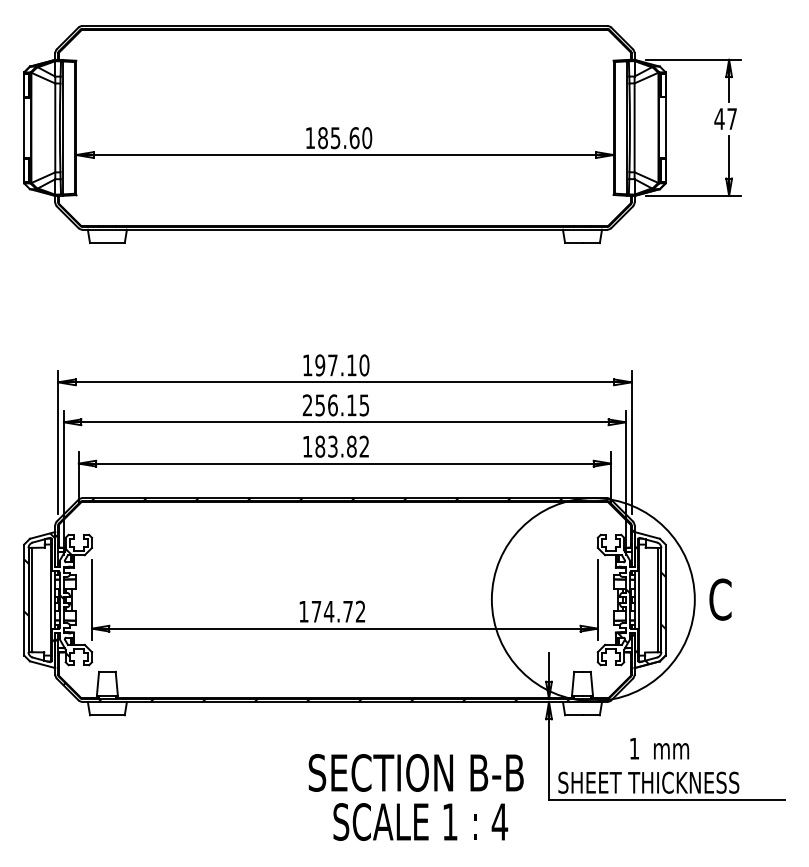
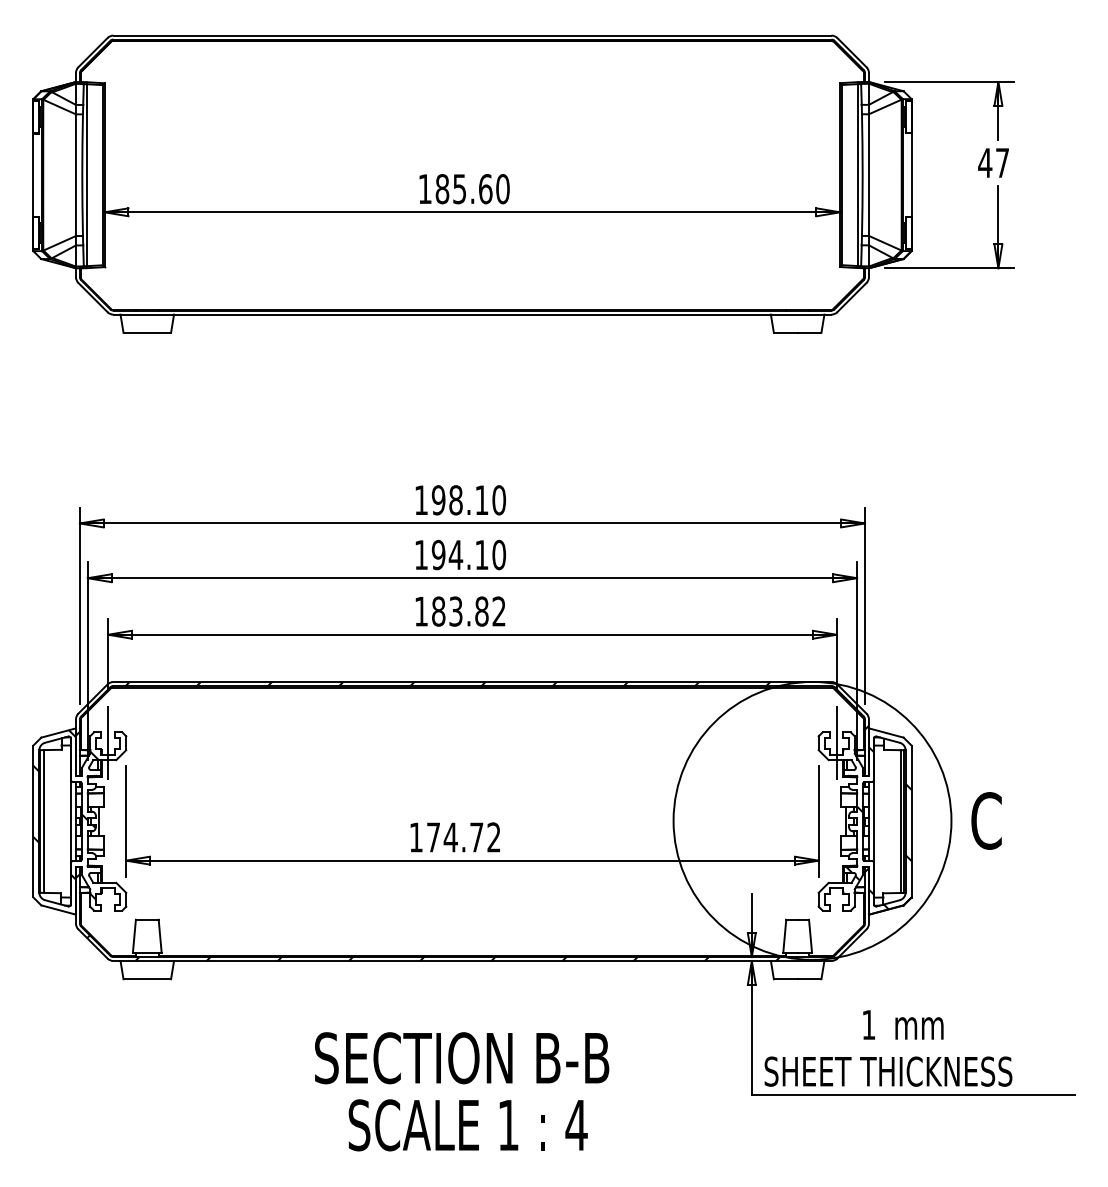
text: (332, 365) -> (455, 500), 197.10 -> 198.10
text: (336, 405) -> (460, 554), 256.15 -> 194.10
line: (79, 543) -> (108, 743), added
line: (610, 543) -> (836, 743), added
text: (416, 797) -> (462, 1091), moved

